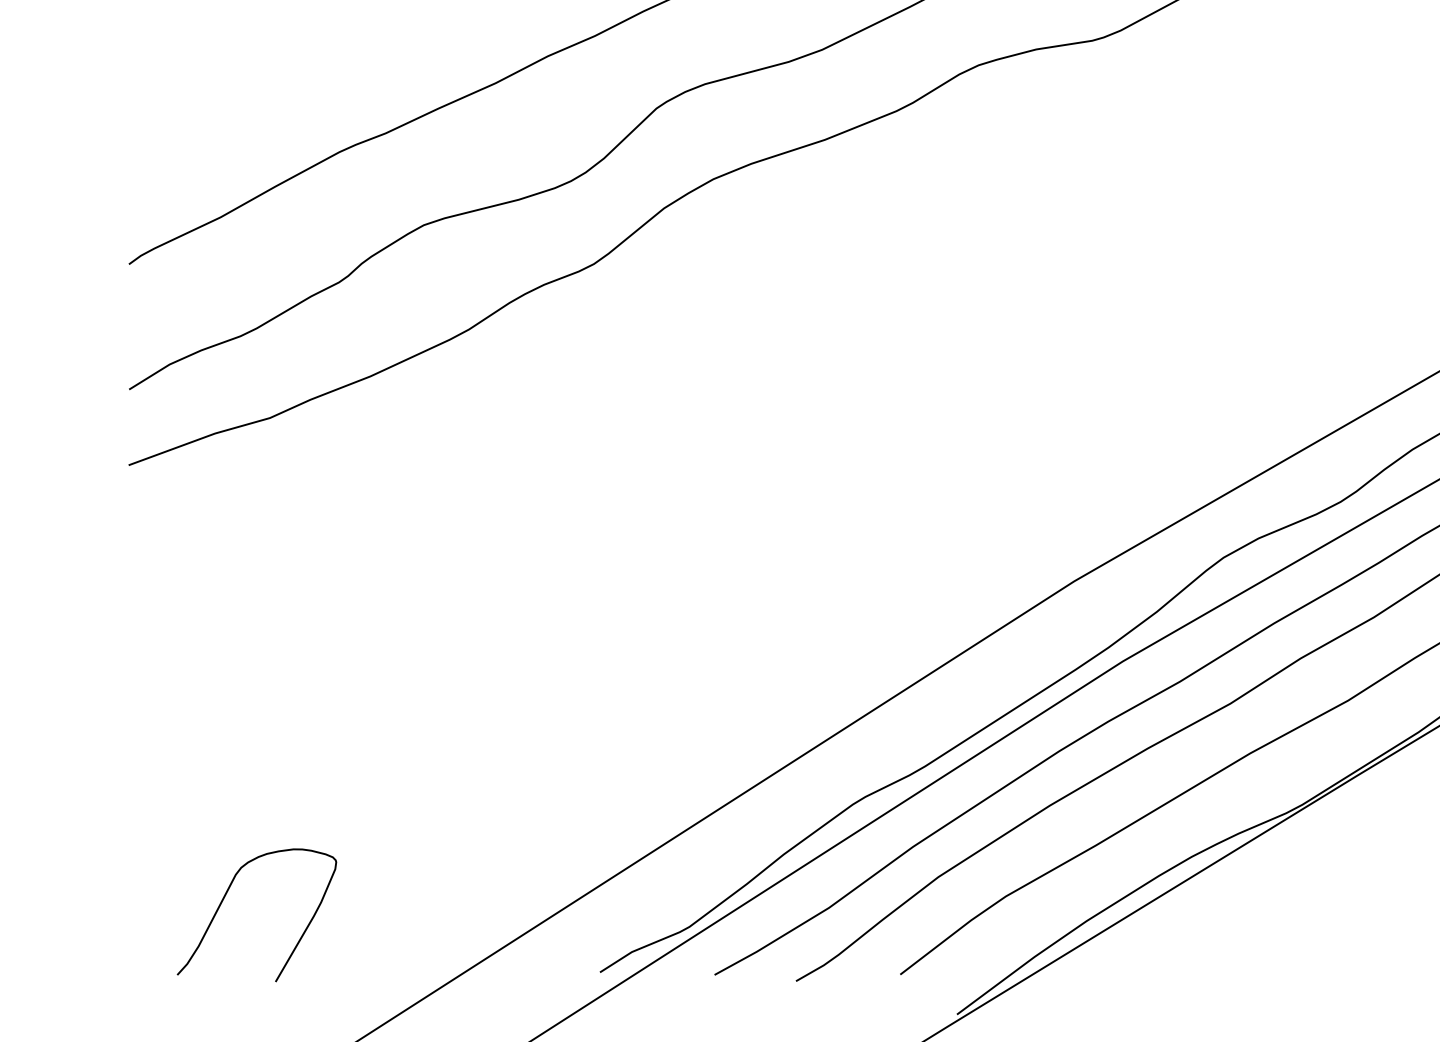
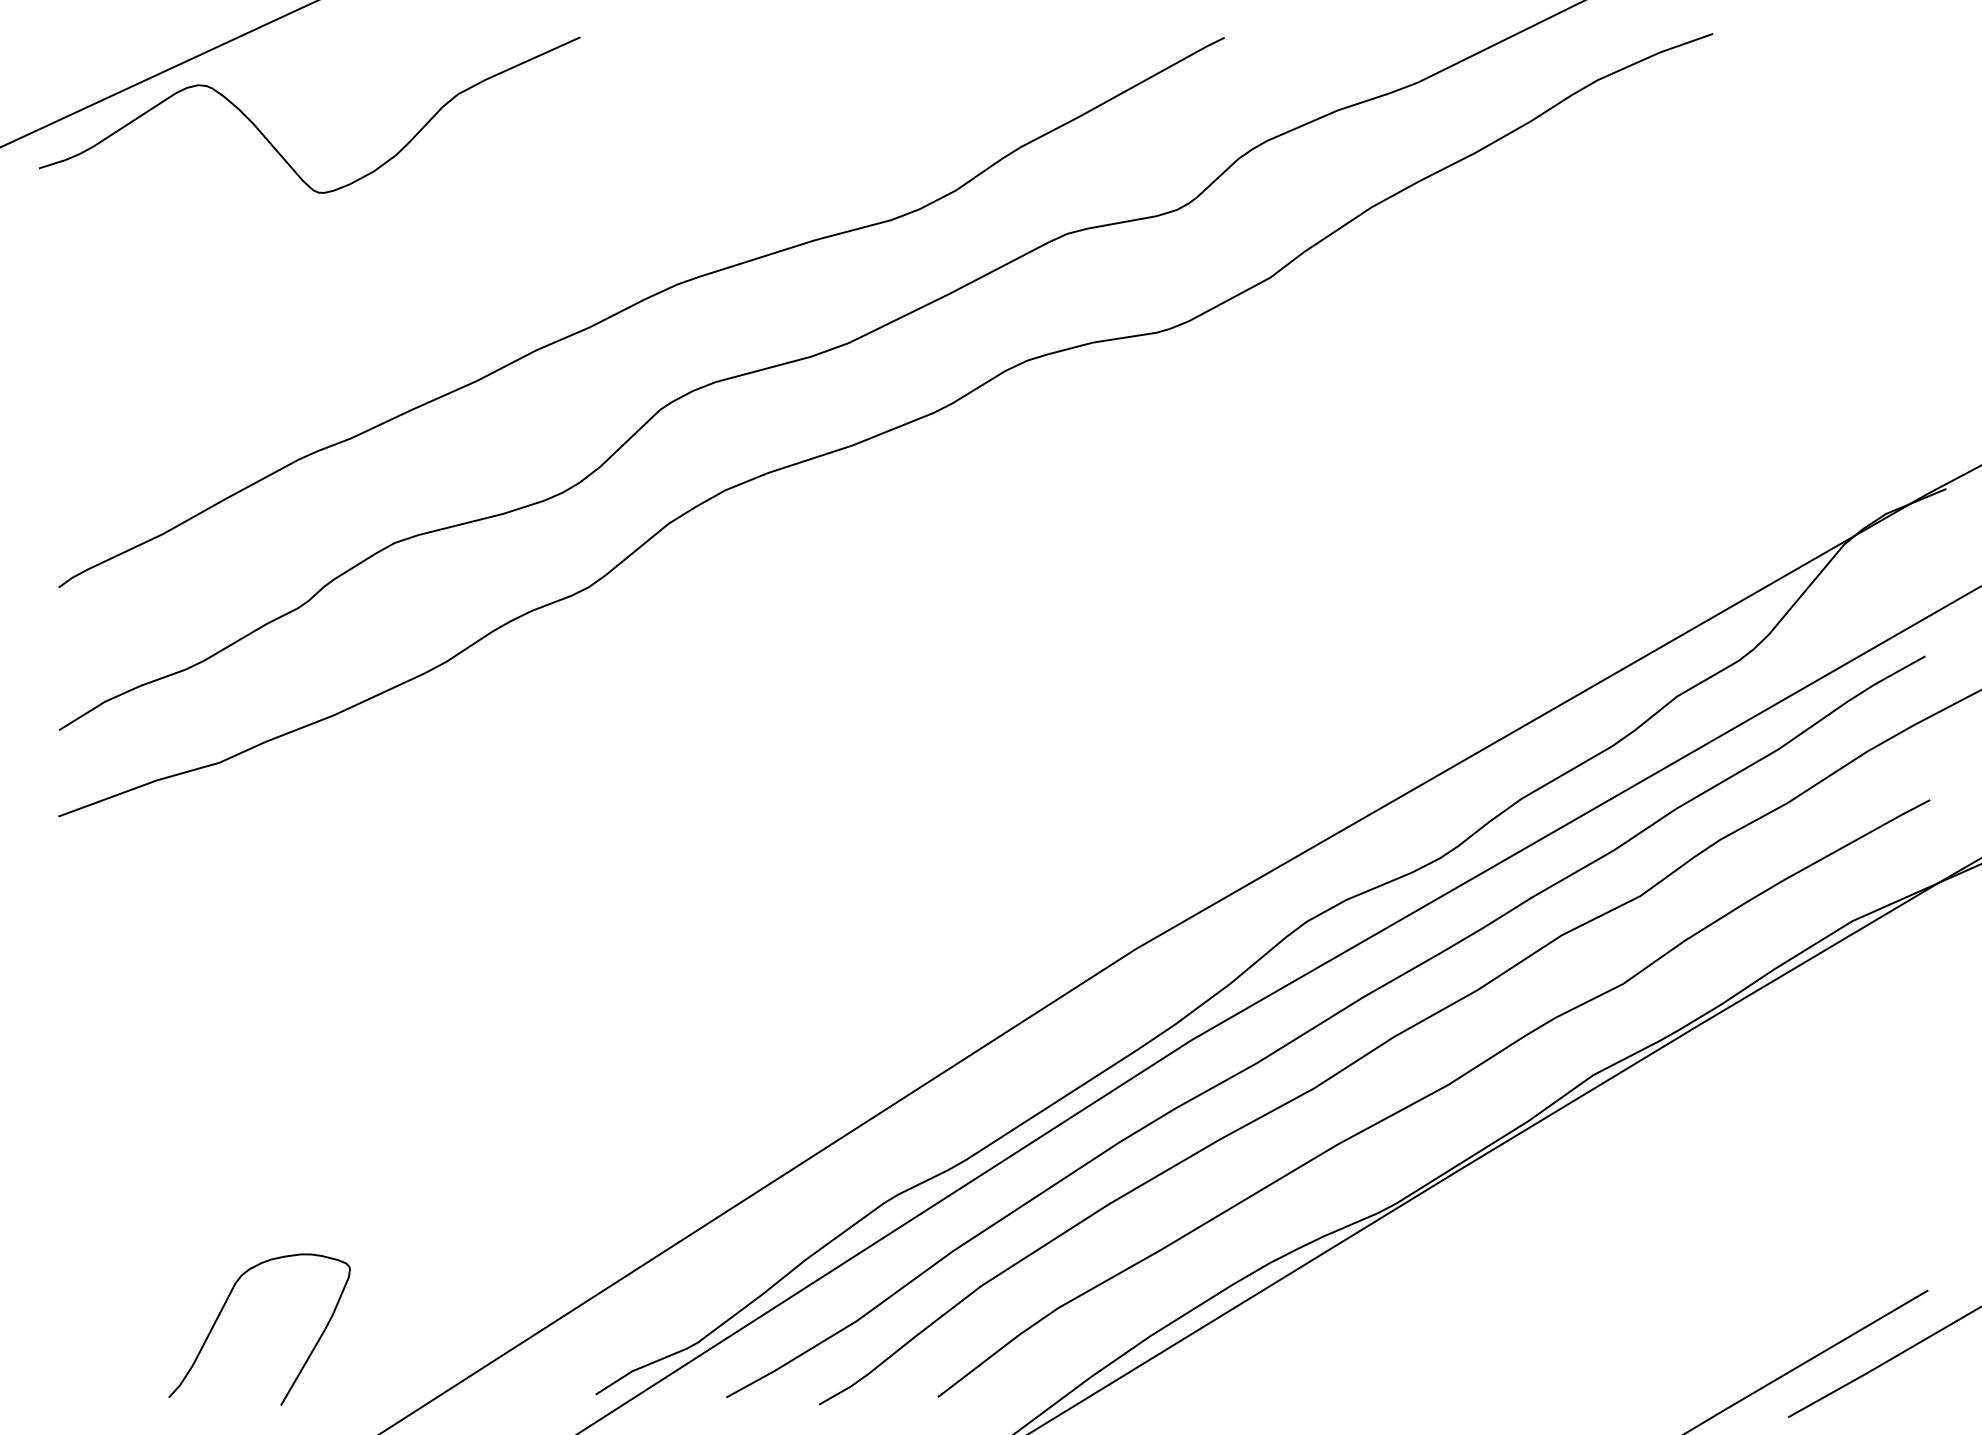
curve: (224, 898) -> (222, 1310), moved

